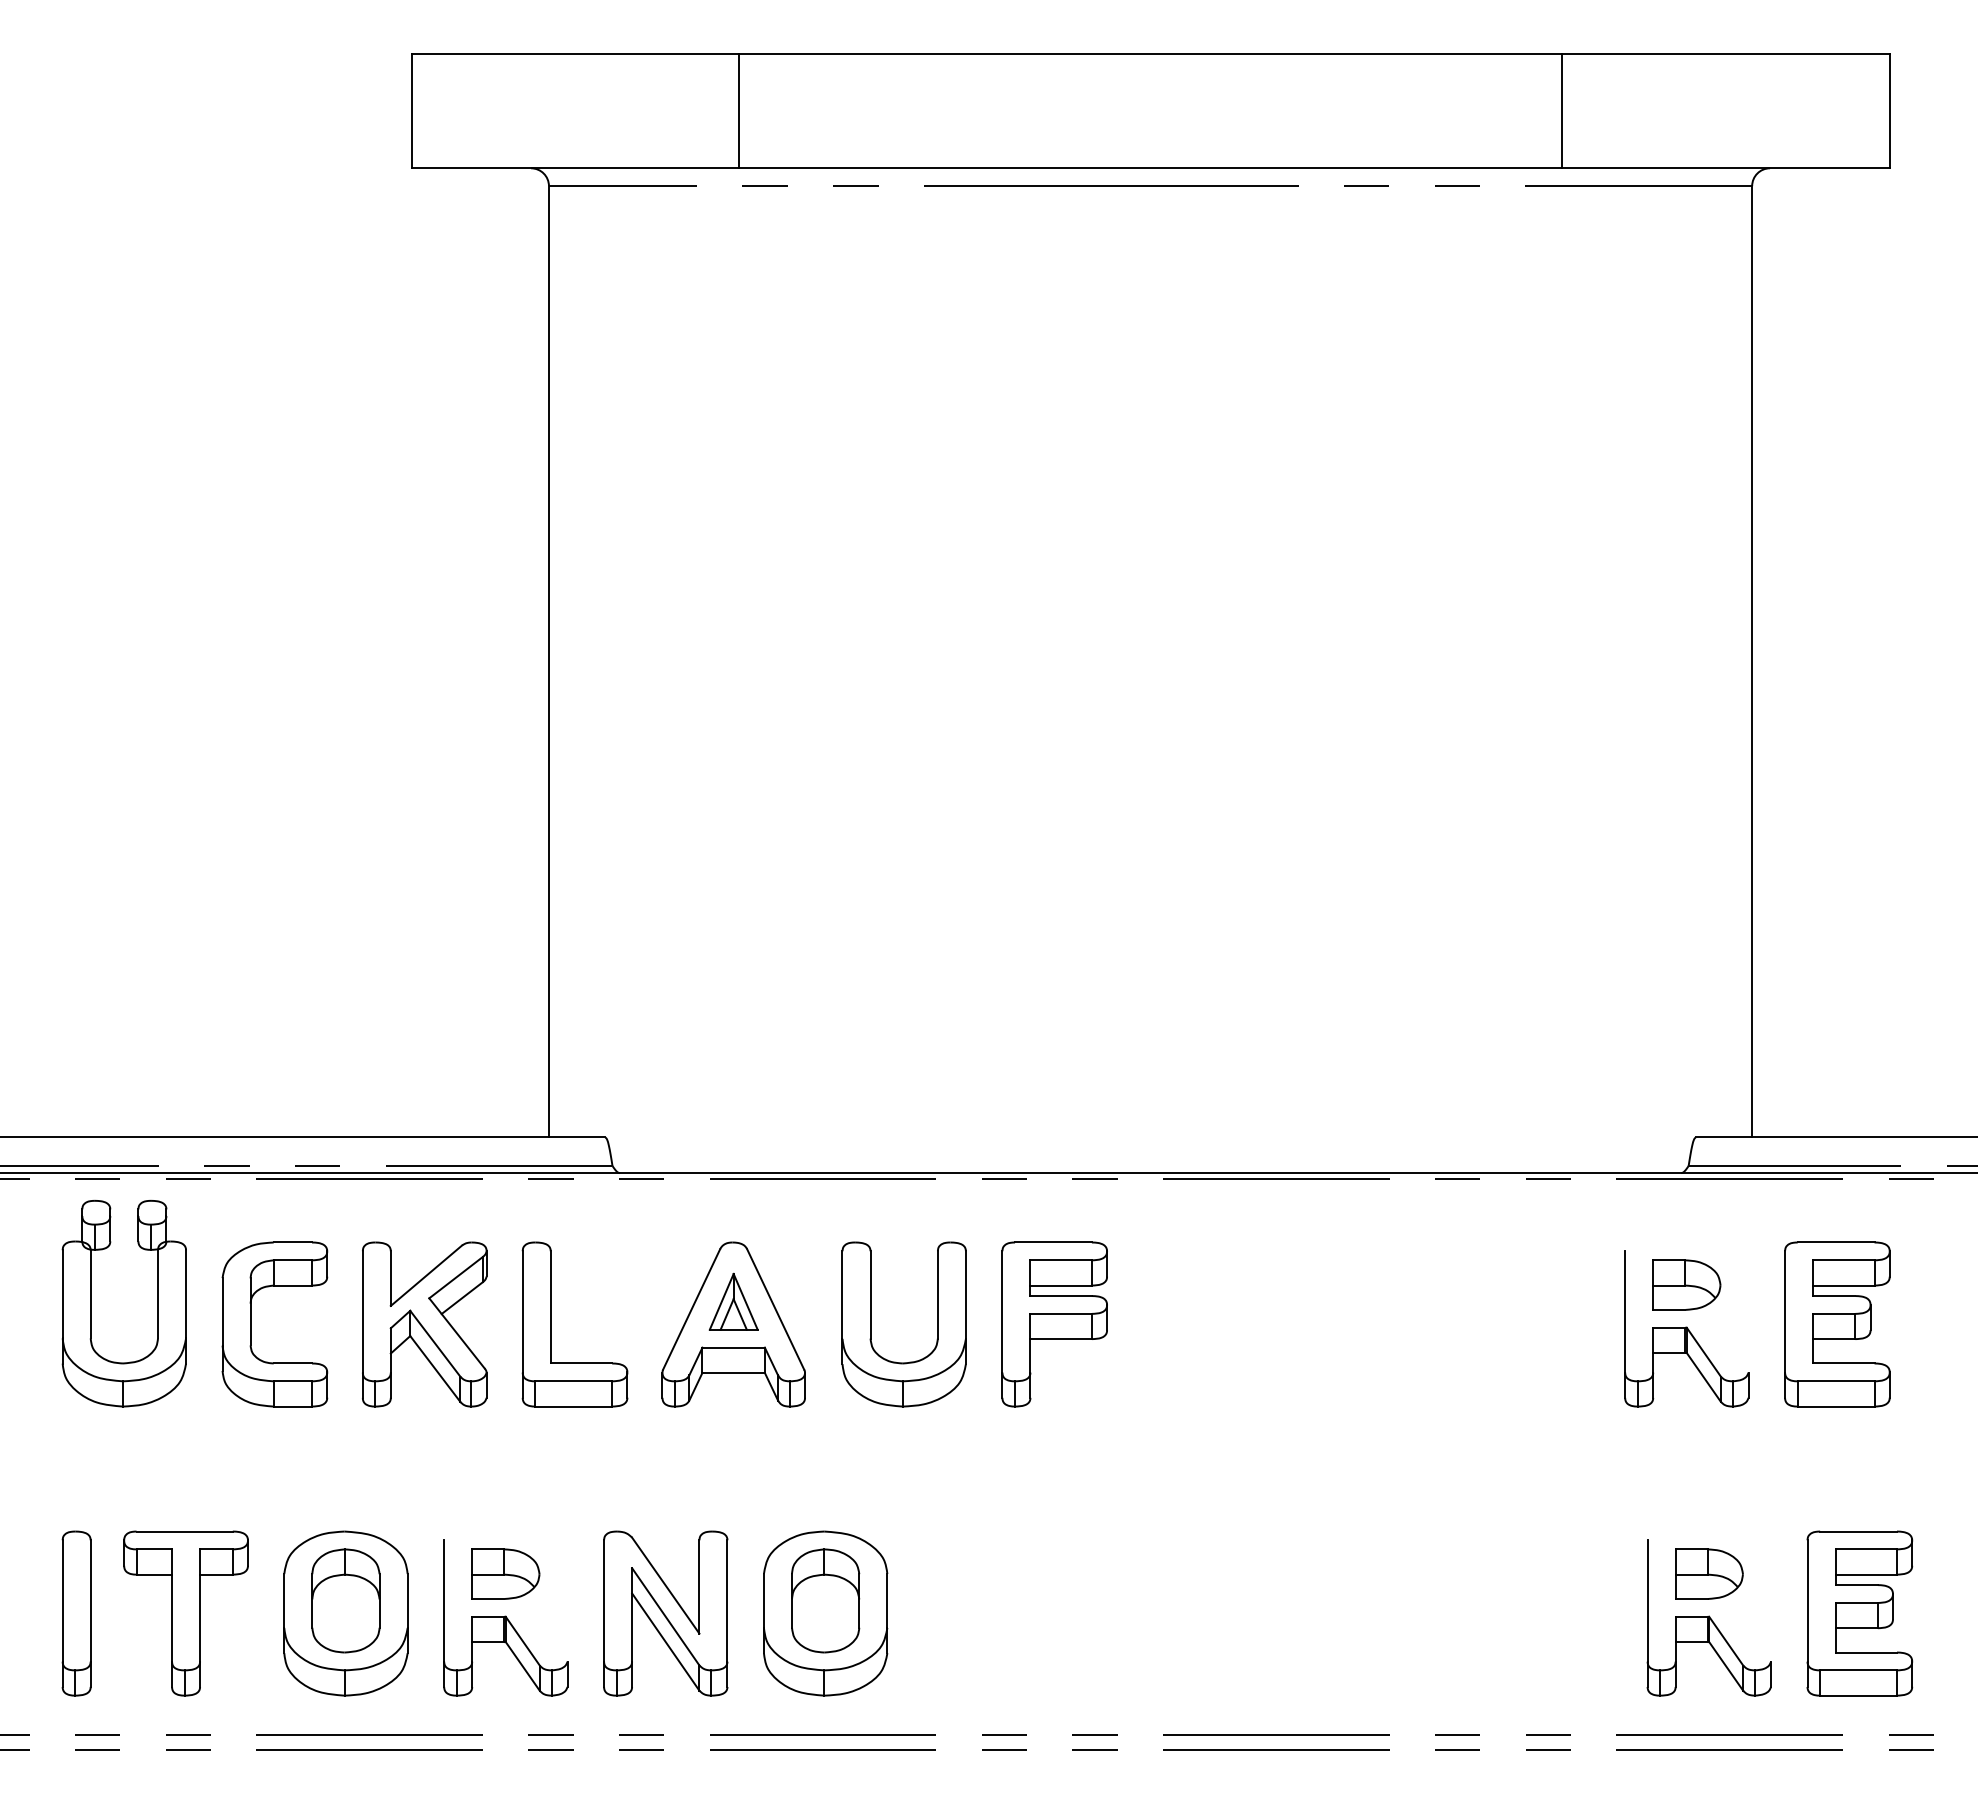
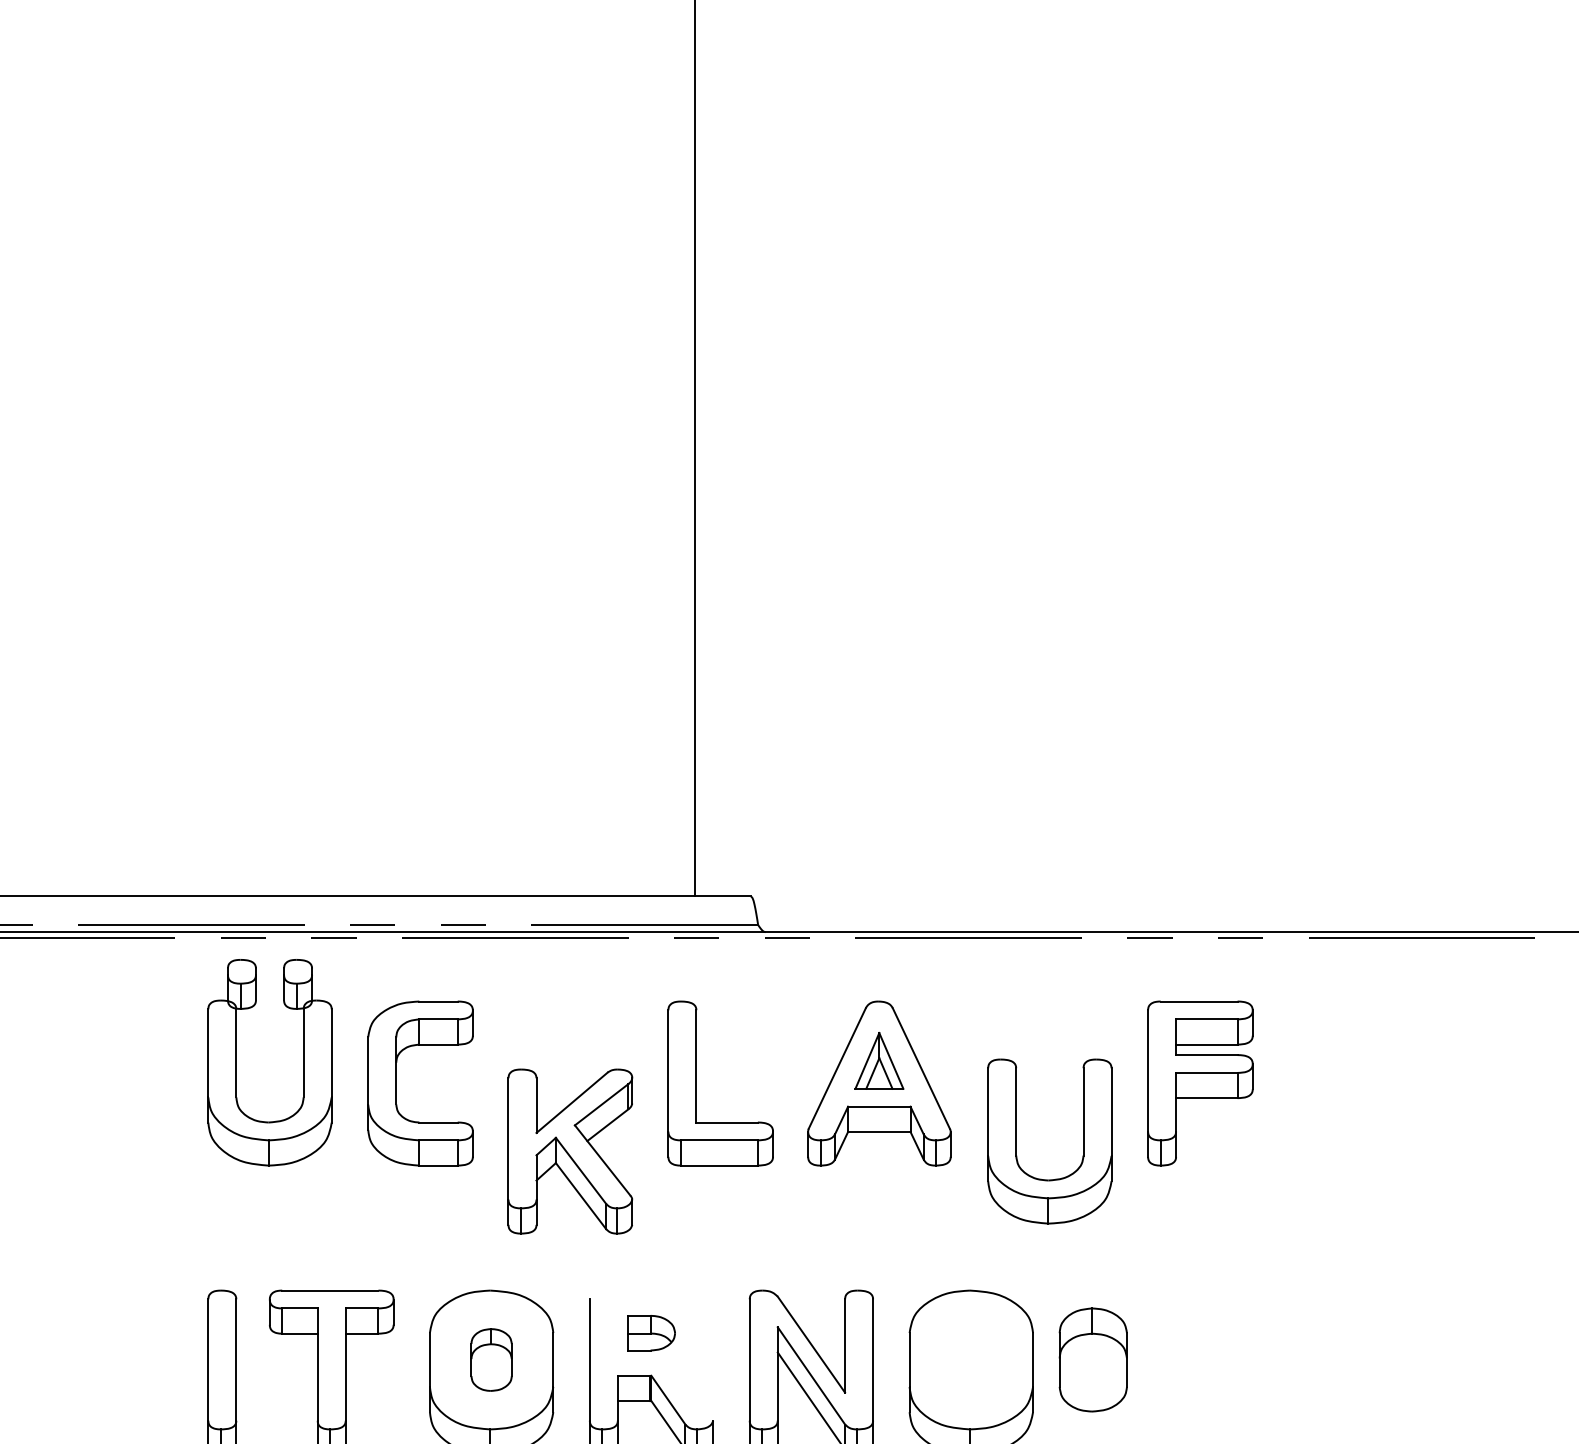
part: (424, 1324) -> (570, 1151), moved
part: (871, 1324) -> (1017, 1141), moved
part: (505, 1573) -> (651, 1332), size x0.7
part: (345, 1600) -> (491, 1359), size x0.6
part: (825, 1600) -> (1093, 1359), moved

